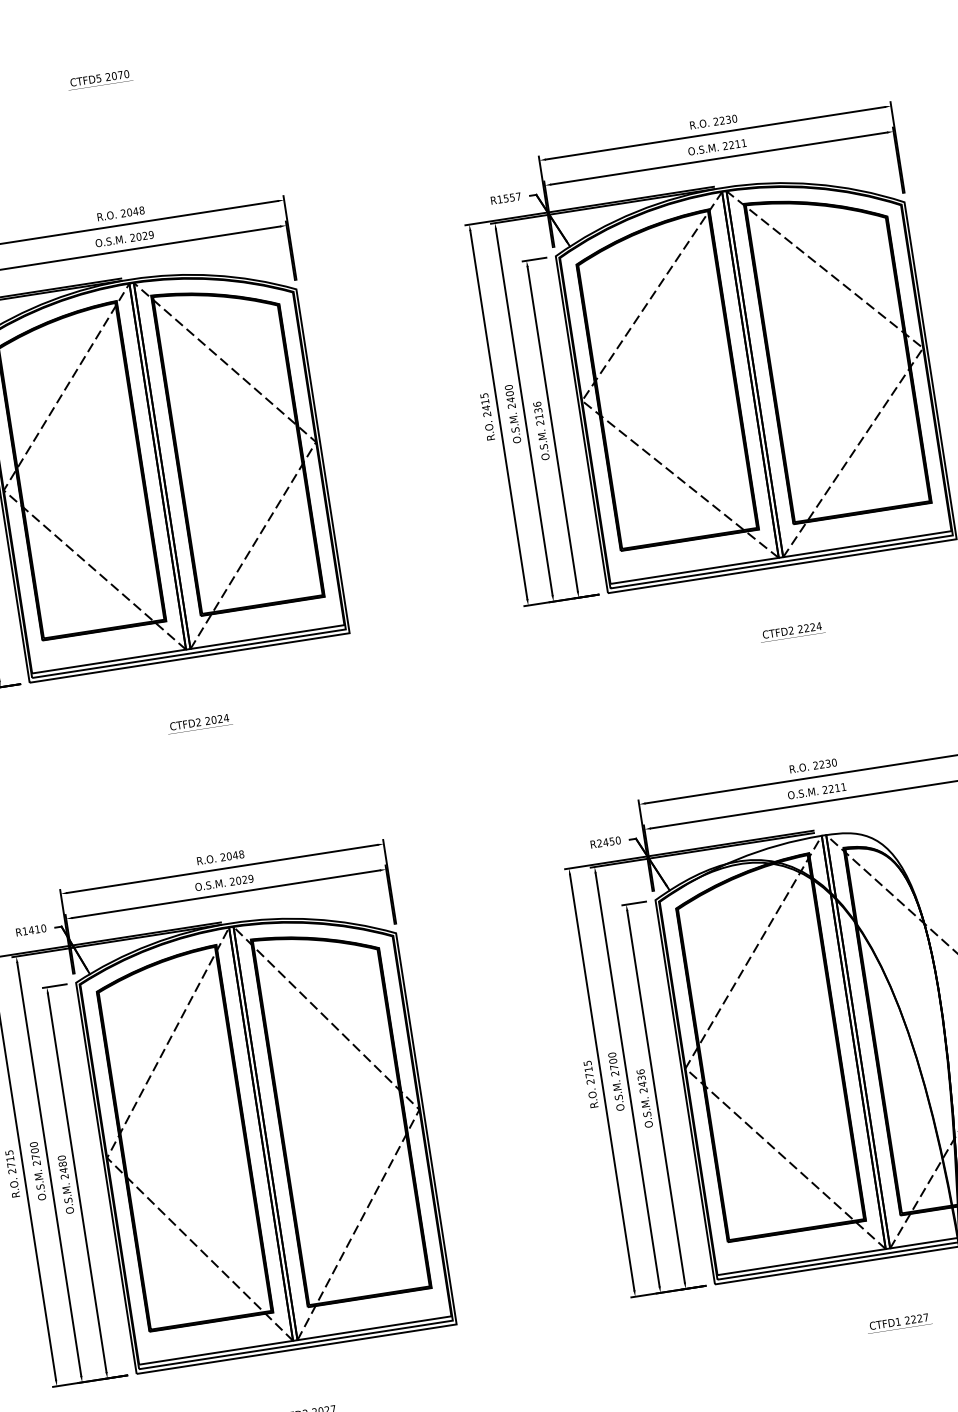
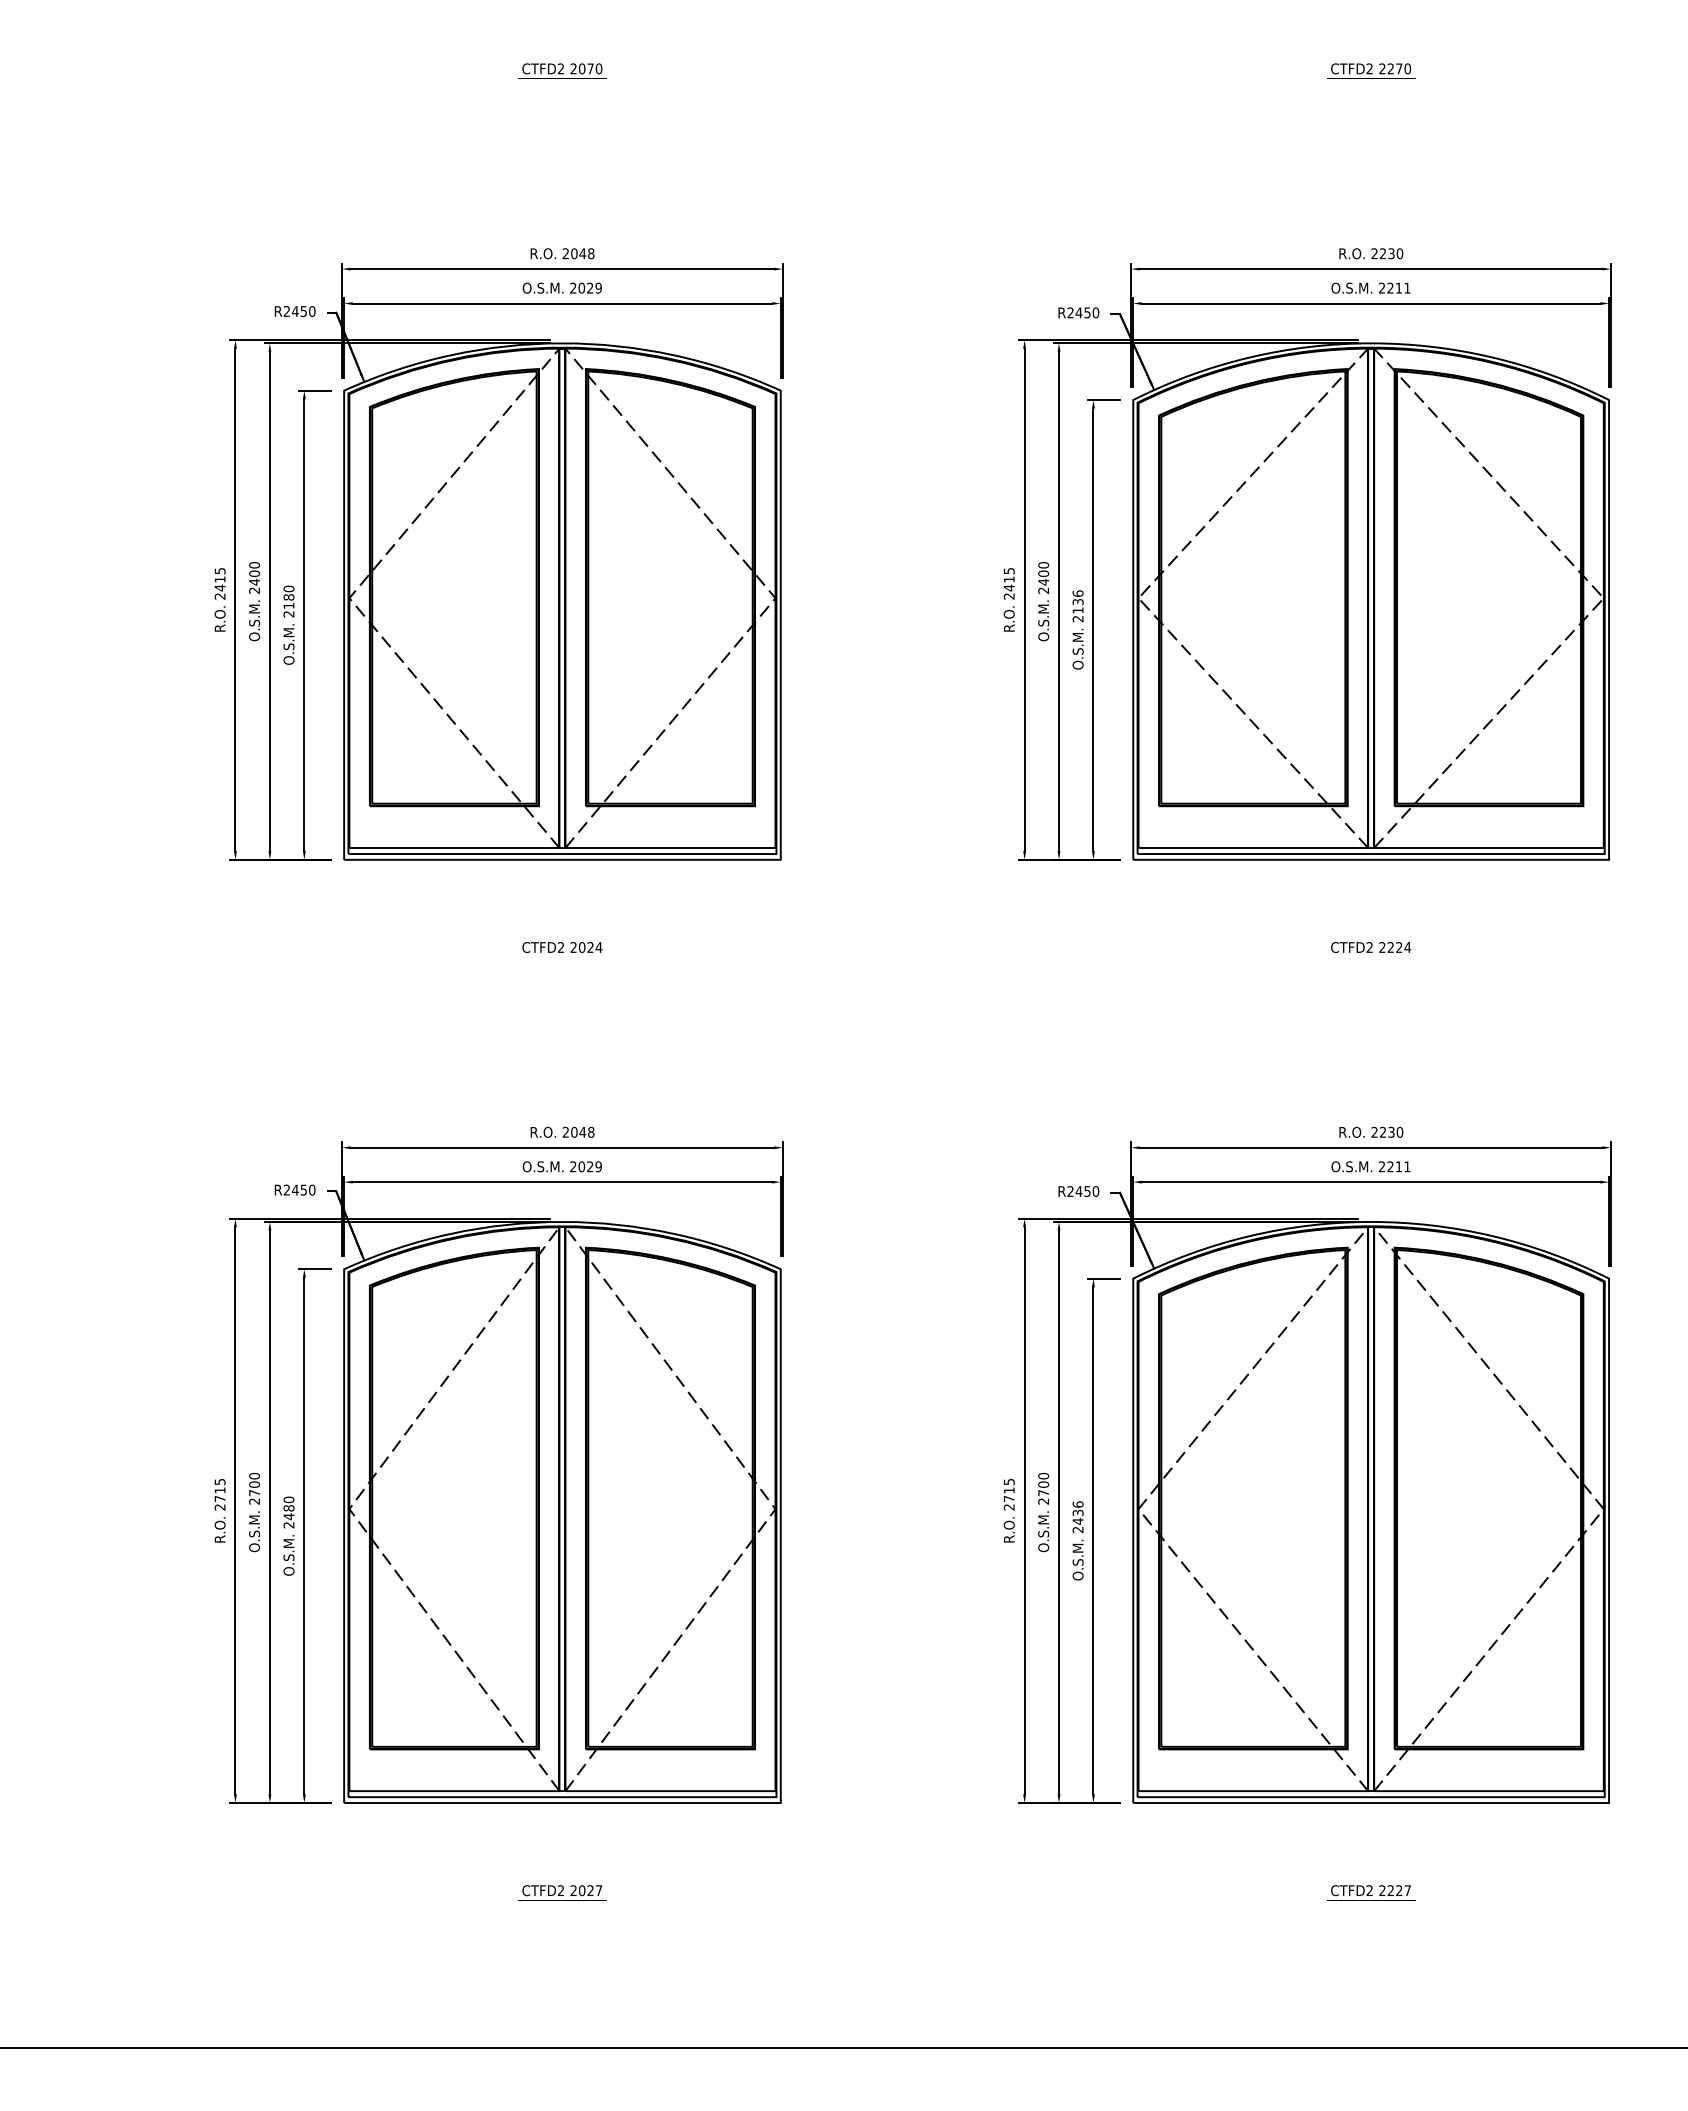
text: (99, 78) -> (561, 68), CTFD5 -> CTFD2
text: (509, 197) -> (1083, 312), R1557 -> R2450
text: (30, 929) -> (294, 1189), R1410 -> R2450
text: (898, 1321) -> (1369, 1890), CTFD1 -> CTFD2

